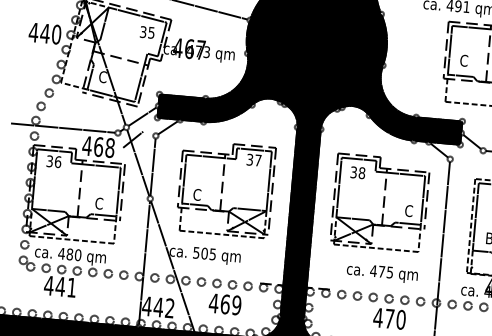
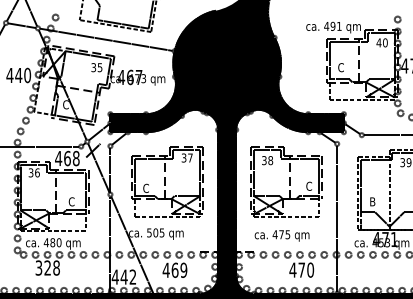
text: (381, 272) -> (281, 235), moved
text: (60, 285) -> (47, 267), 441 -> 328

